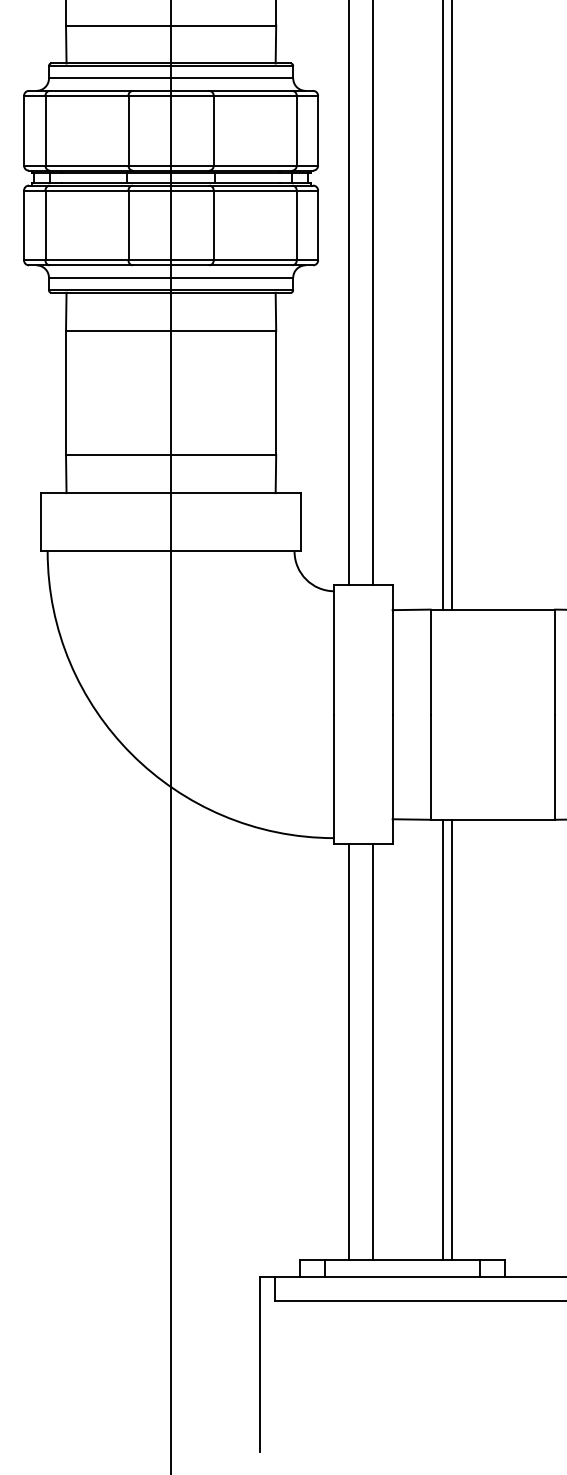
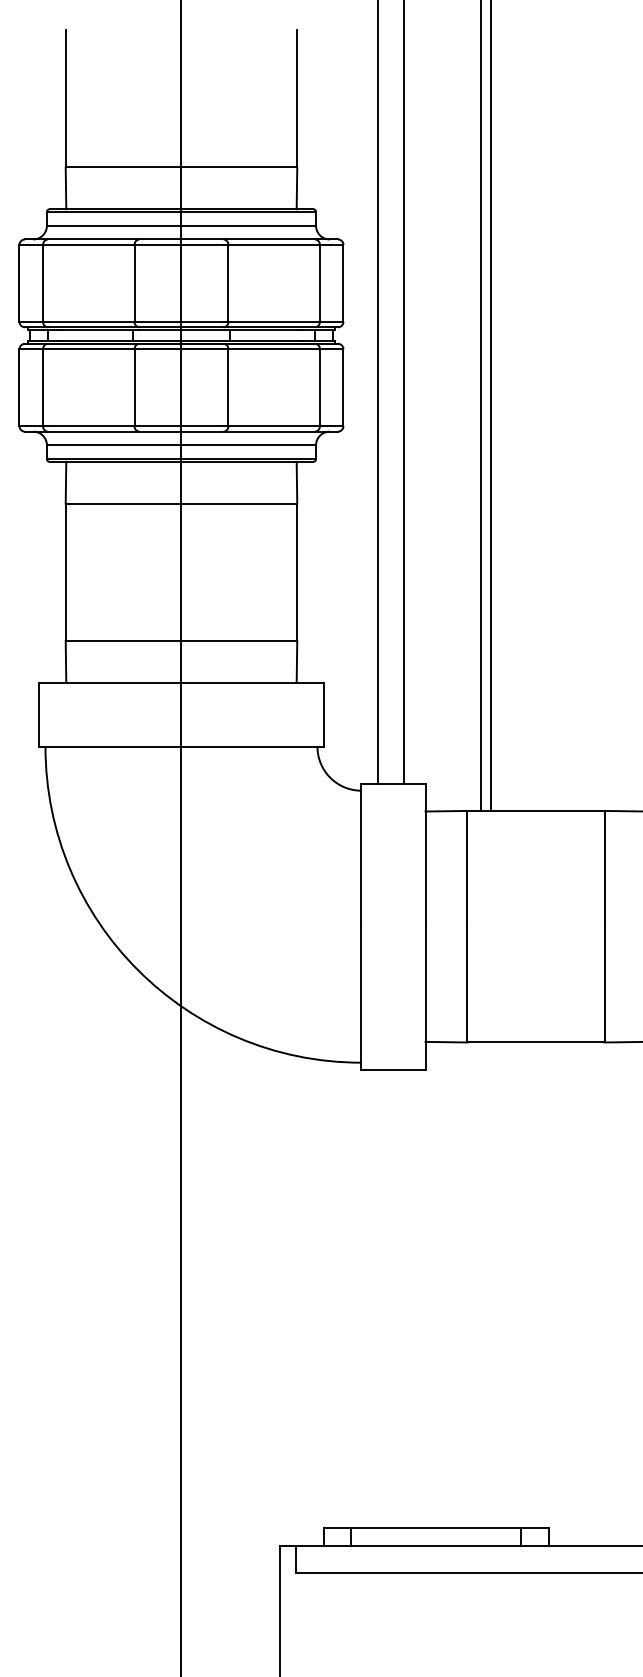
line: (442, 1039) -> (480, 1284), removed
line: (452, 1039) -> (491, 1284), removed
line: (349, 1052) -> (377, 1298), removed
line: (373, 1052) -> (404, 1298), removed

